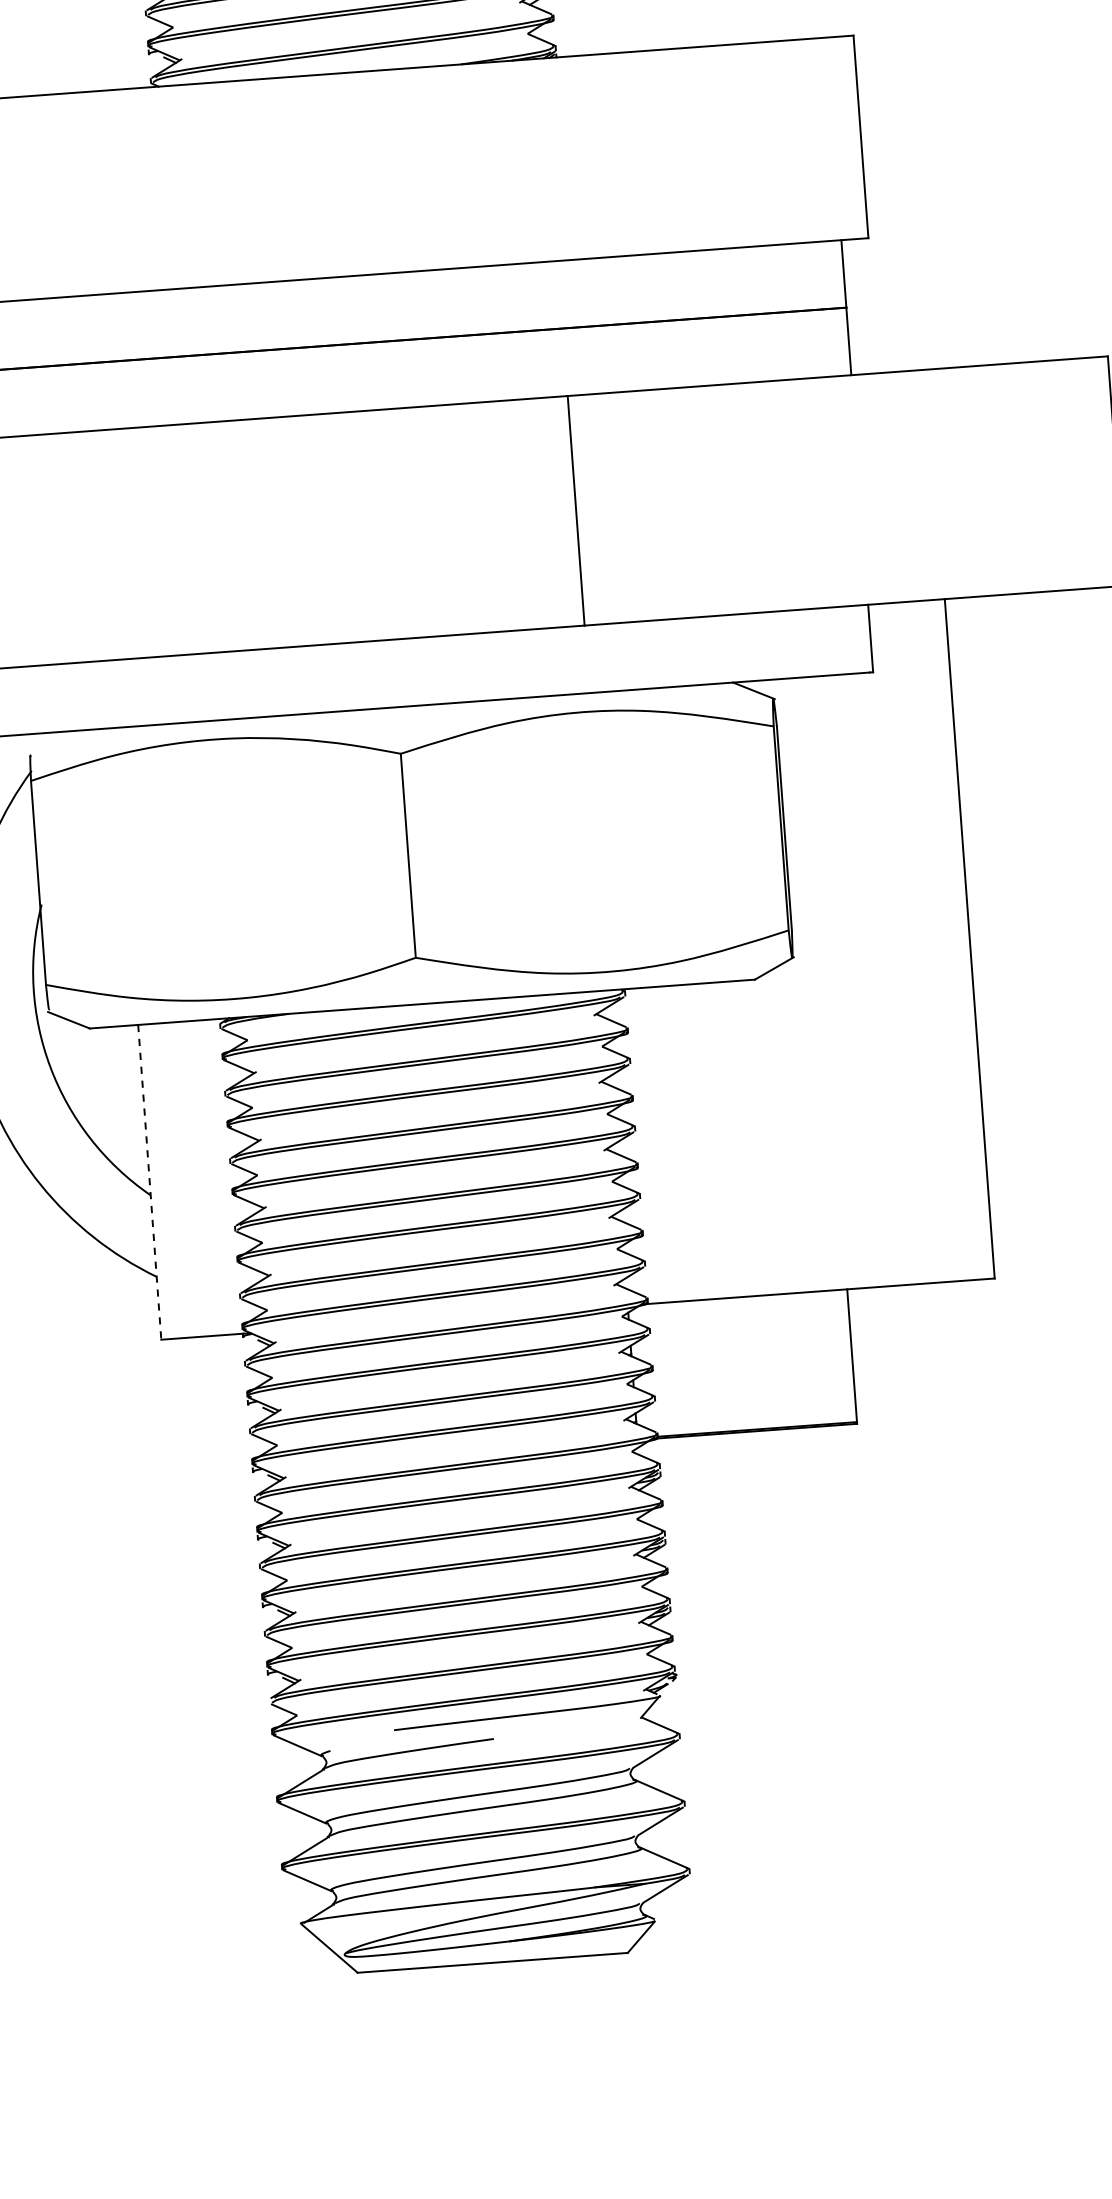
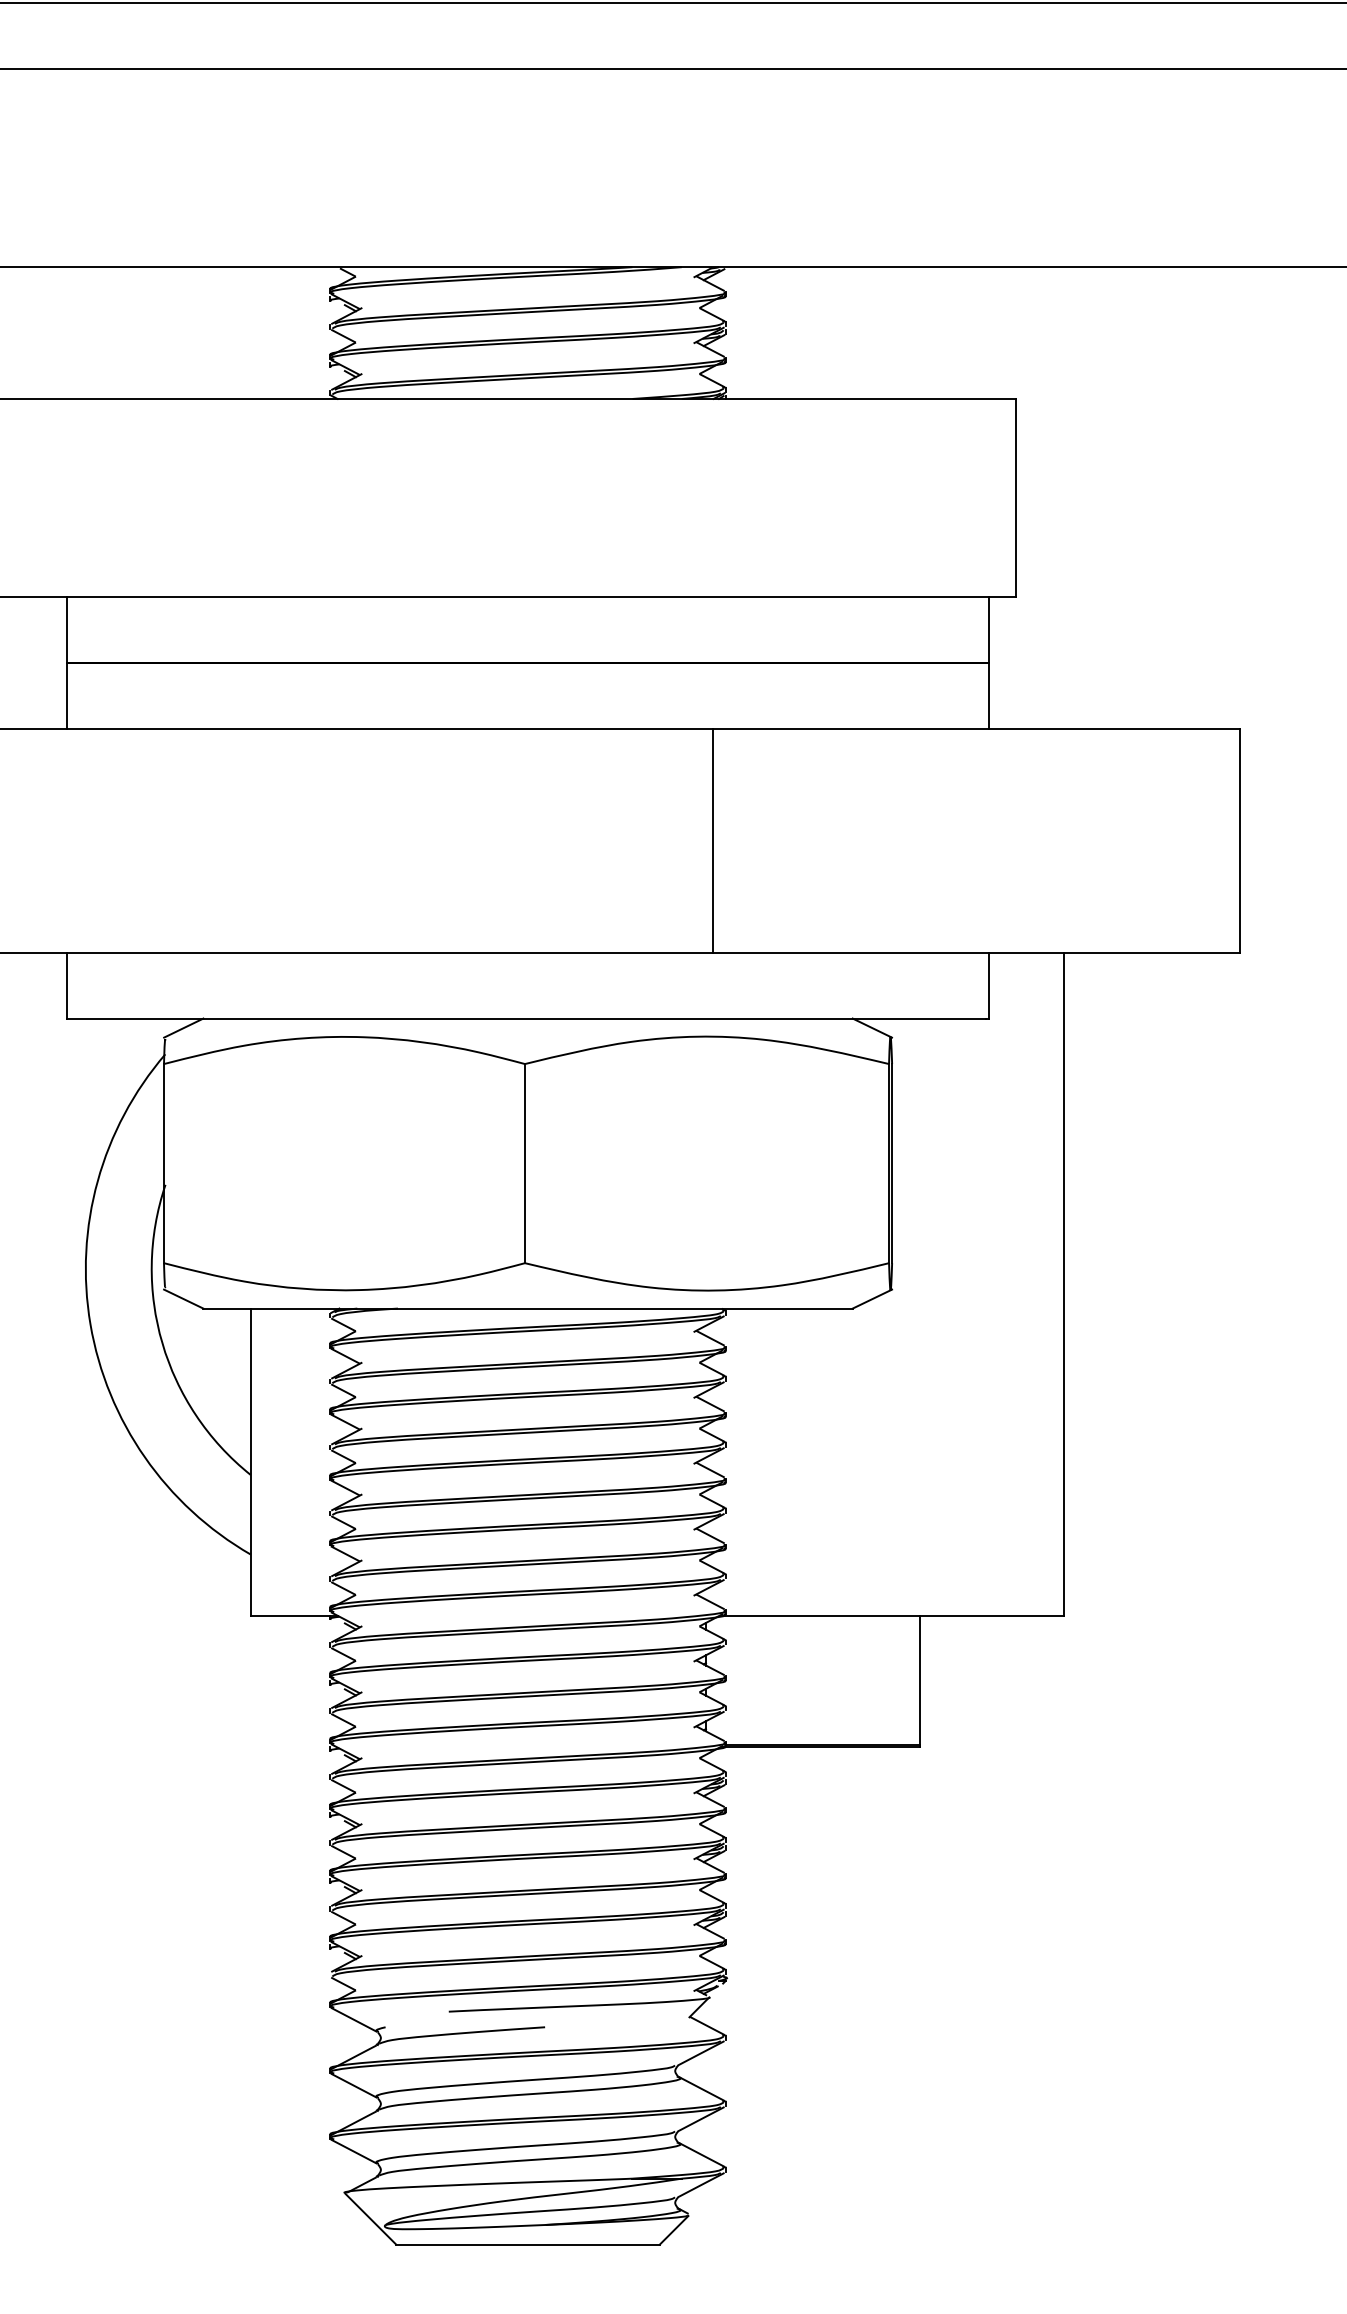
line: (48, 742) -> (183, 1027), added
line: (149, 1182) -> (250, 1462), dashed -> solid

